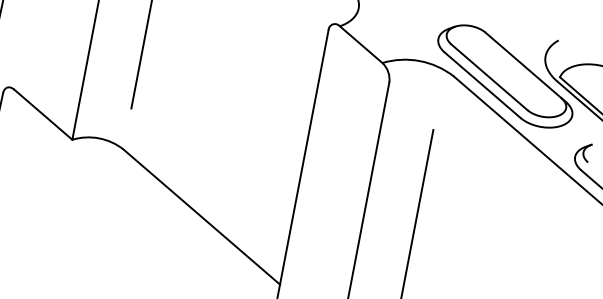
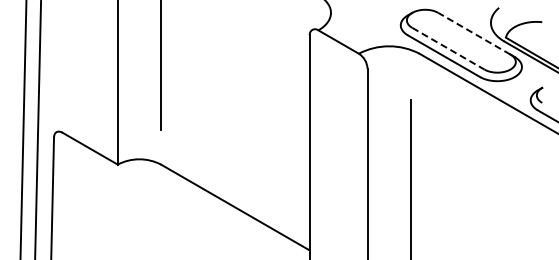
line: (523, 65) -> (474, 33), solid -> dashed
line: (489, 77) -> (448, 48), solid -> dashed

